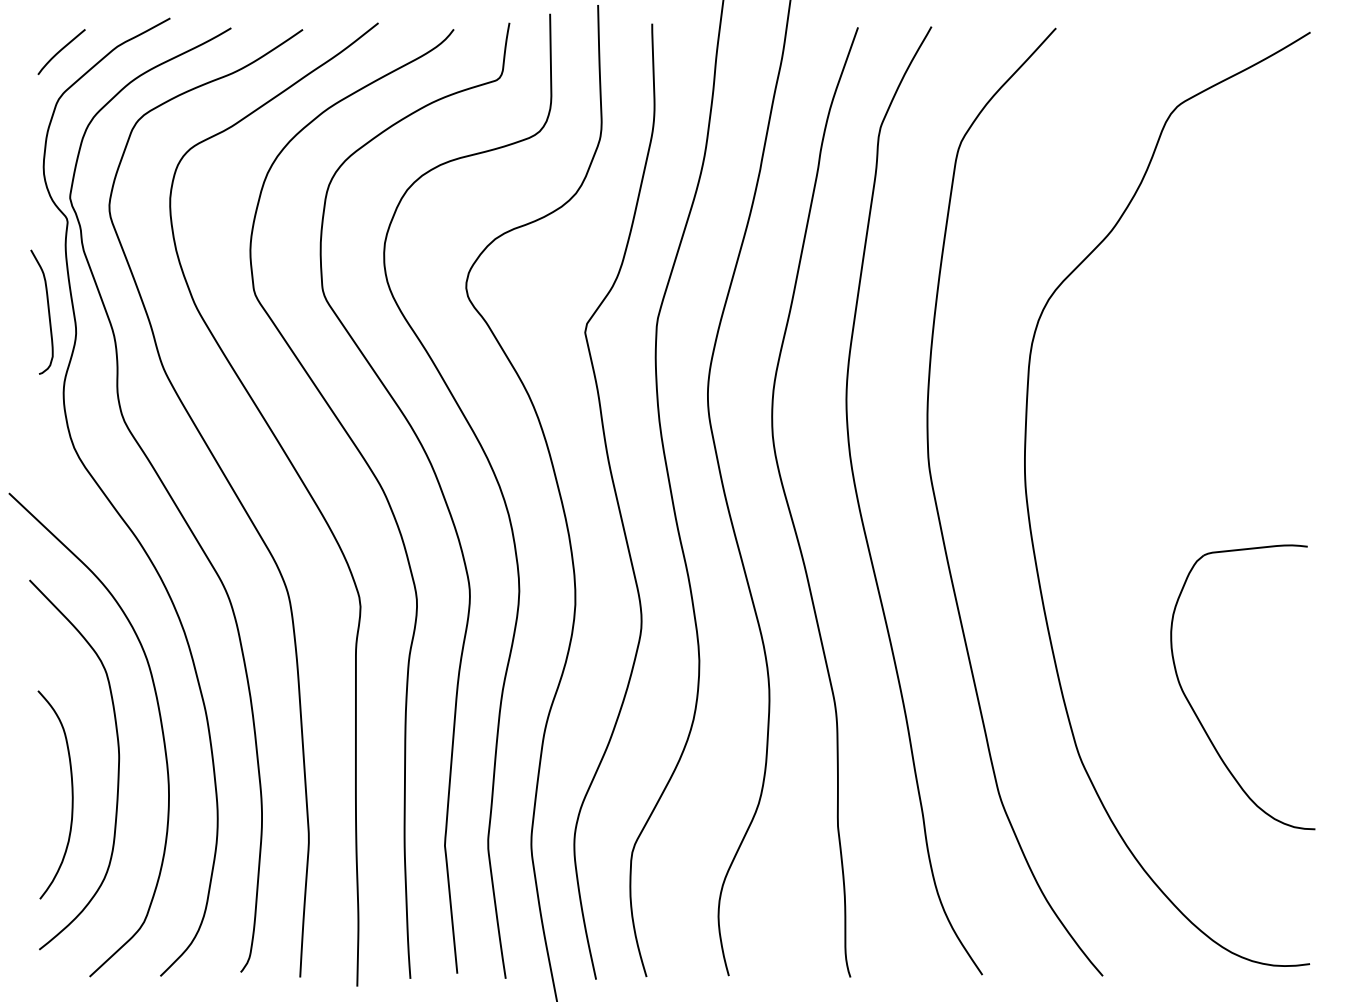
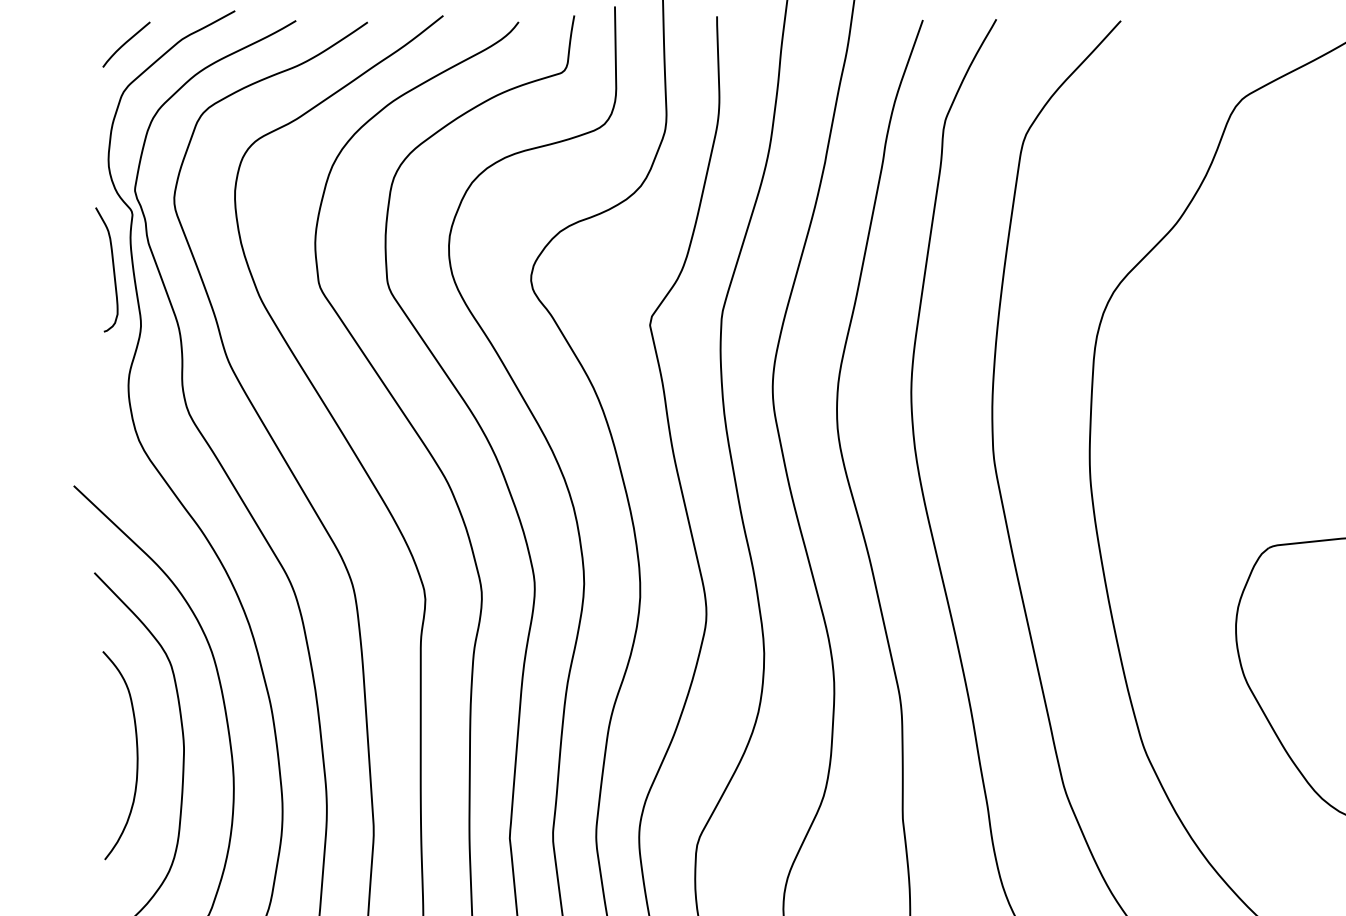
curve: (47, 309) -> (112, 267), moved
curve: (71, 794) -> (136, 755), moved

